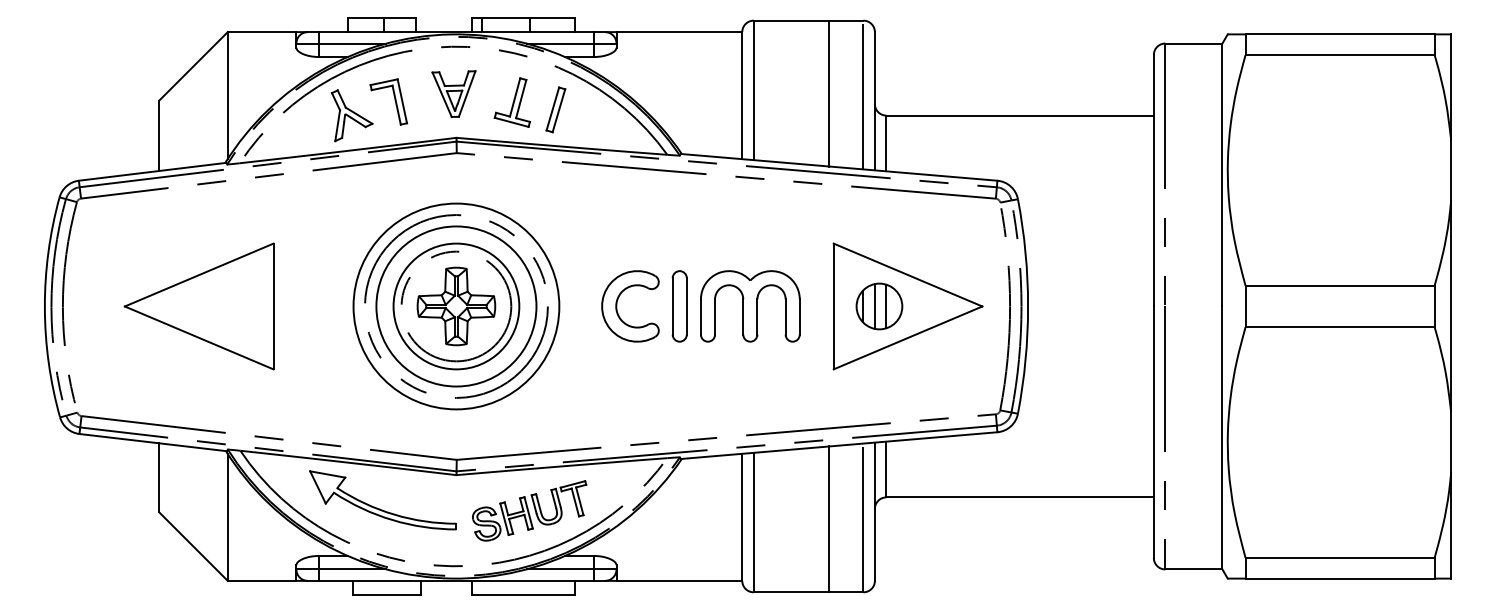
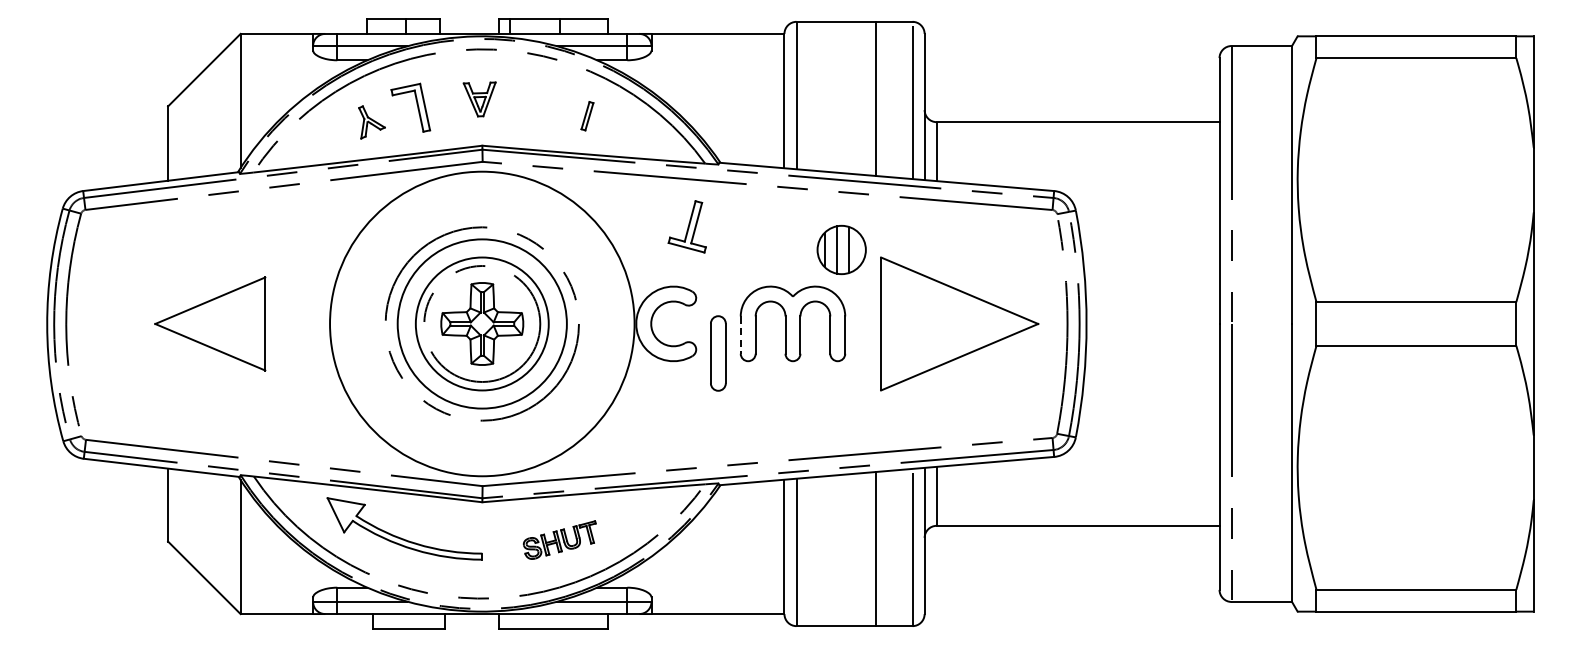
part: (453, 93) -> (479, 98), size x0.7
part: (511, 102) -> (686, 226), moved
part: (555, 109) -> (587, 115), size x0.6
part: (351, 115) -> (371, 122), size x0.6
part: (198, 306) -> (209, 324), size x0.7
circle: (456, 306) -> (482, 324), size x1.4
part: (679, 306) -> (718, 353), moved
part: (879, 306) -> (841, 250), moved
line: (700, 317) -> (740, 335), solid -> dashed
part: (529, 510) -> (559, 539), size x0.6

